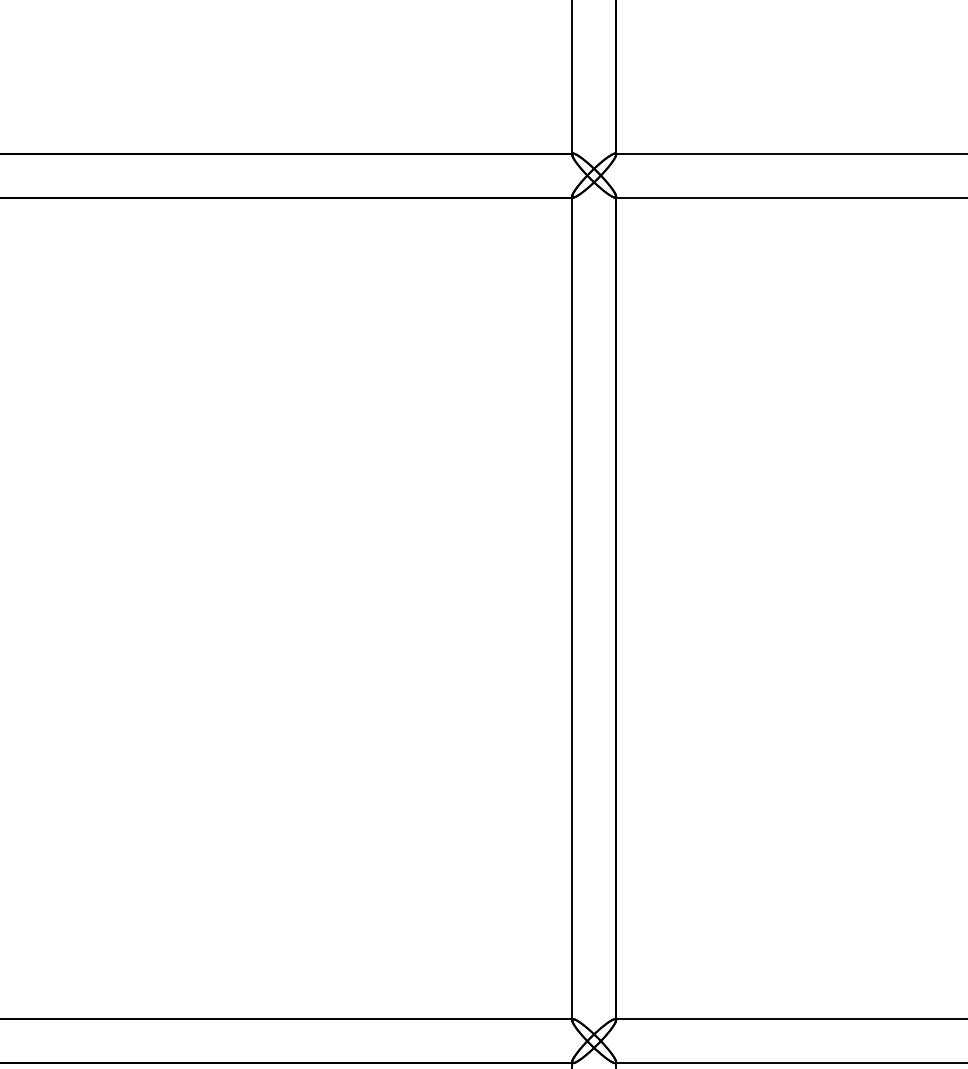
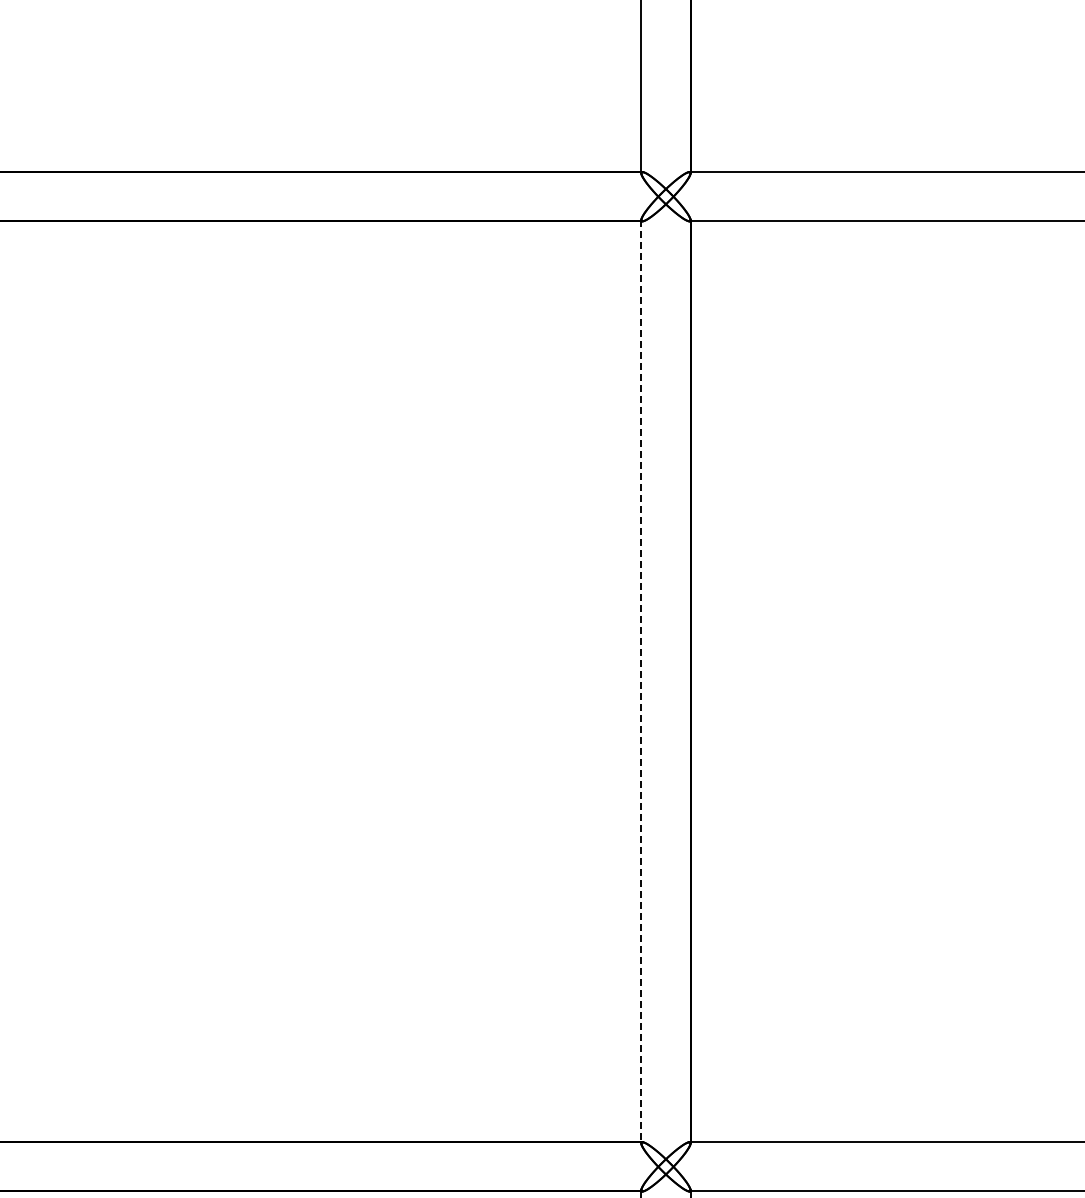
line: (572, 608) -> (641, 681), solid -> dashed

